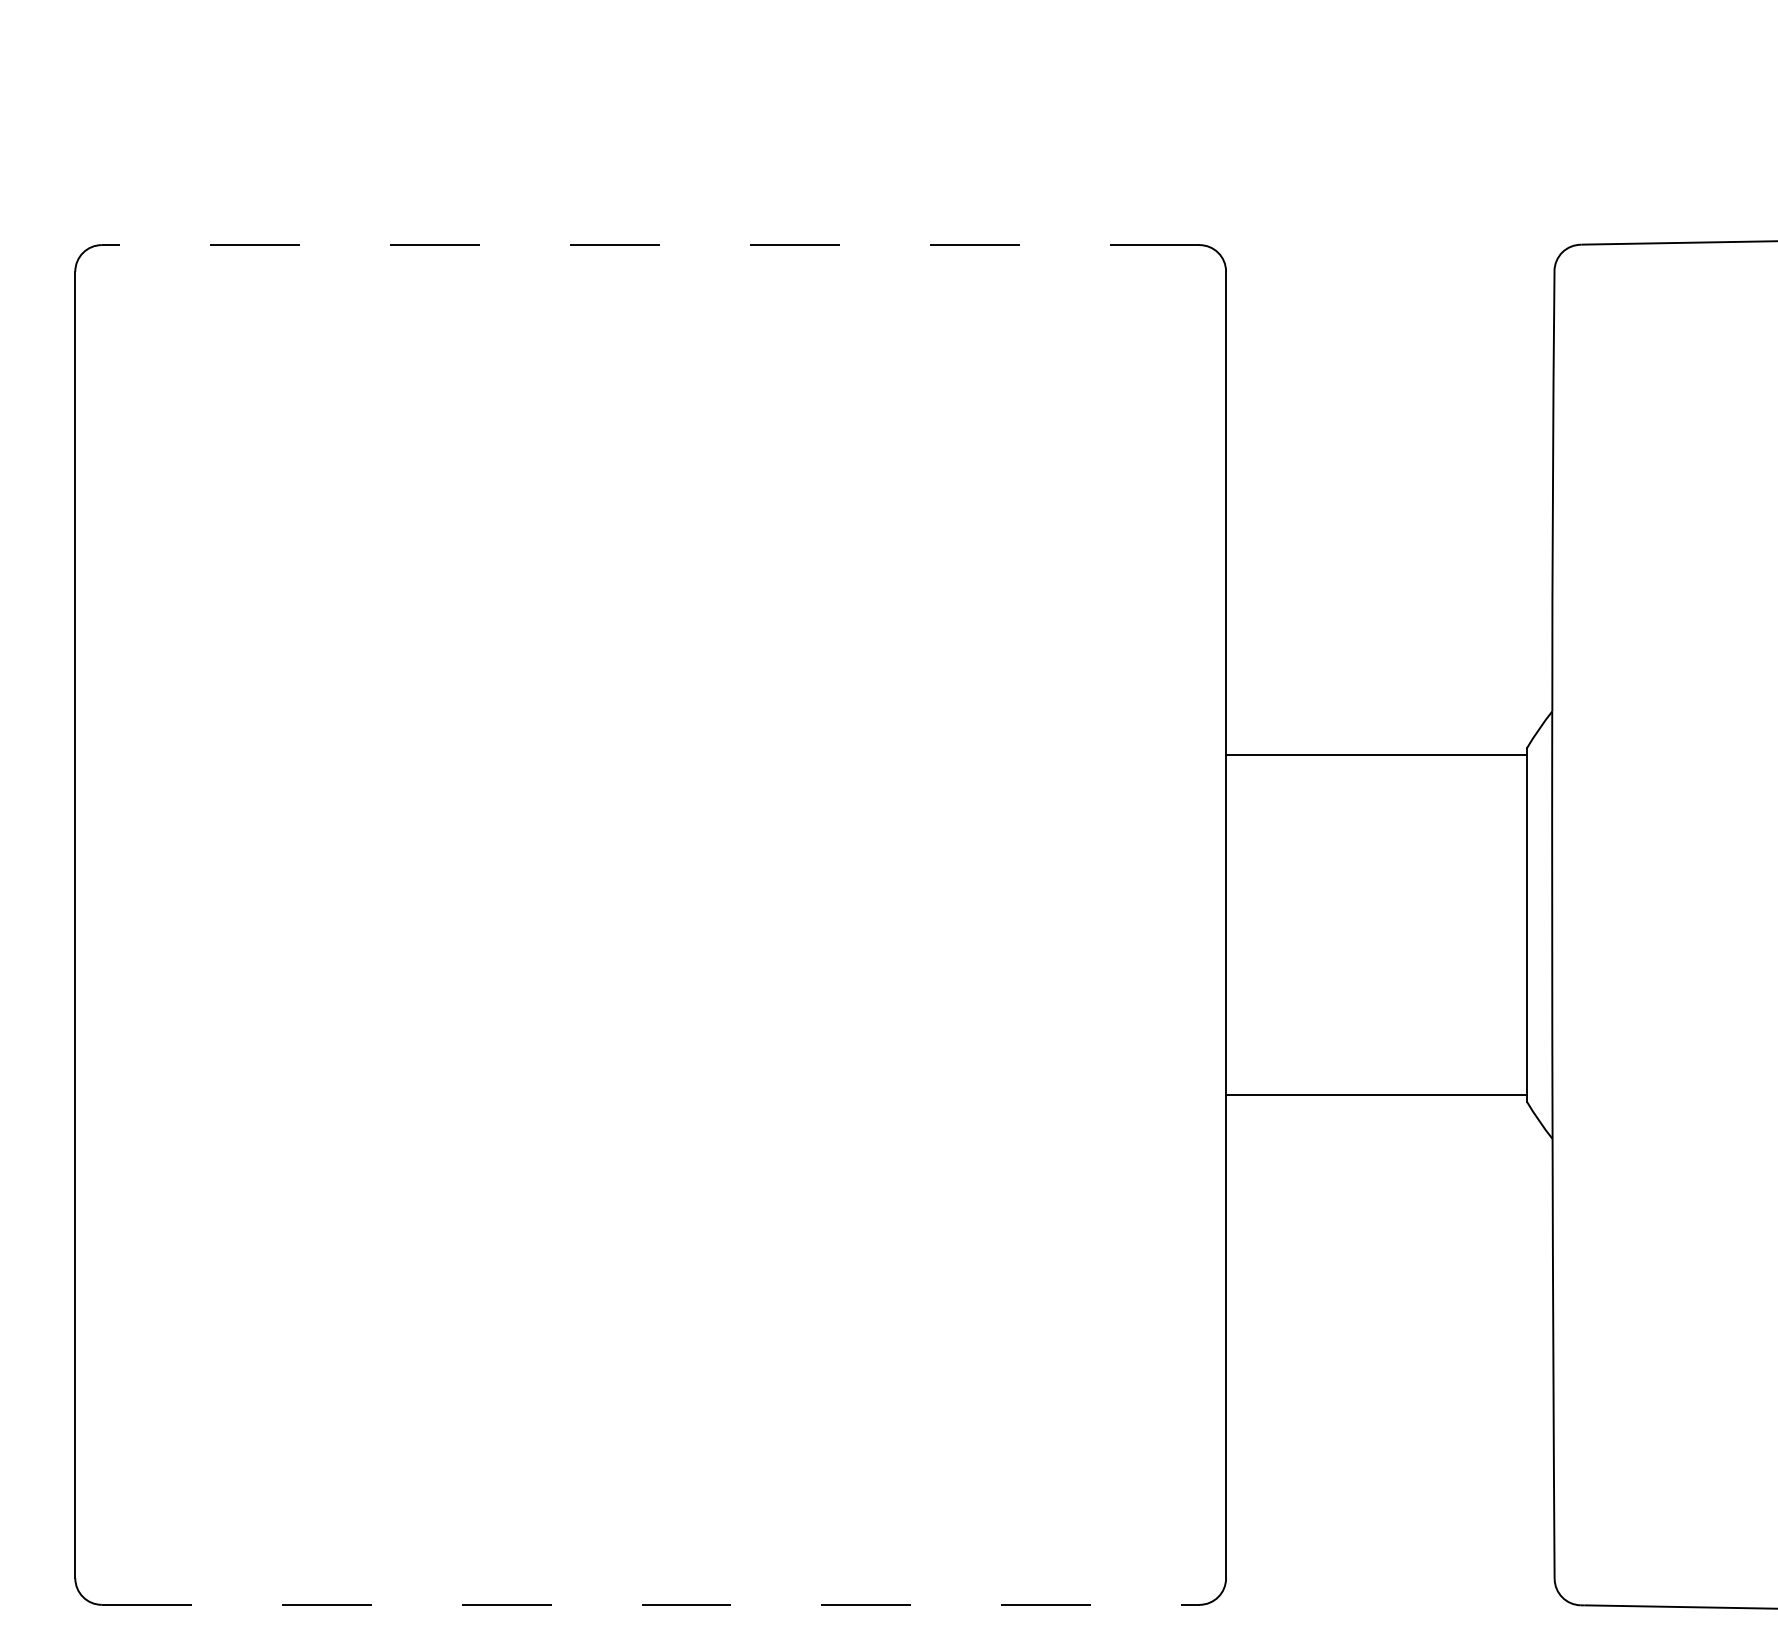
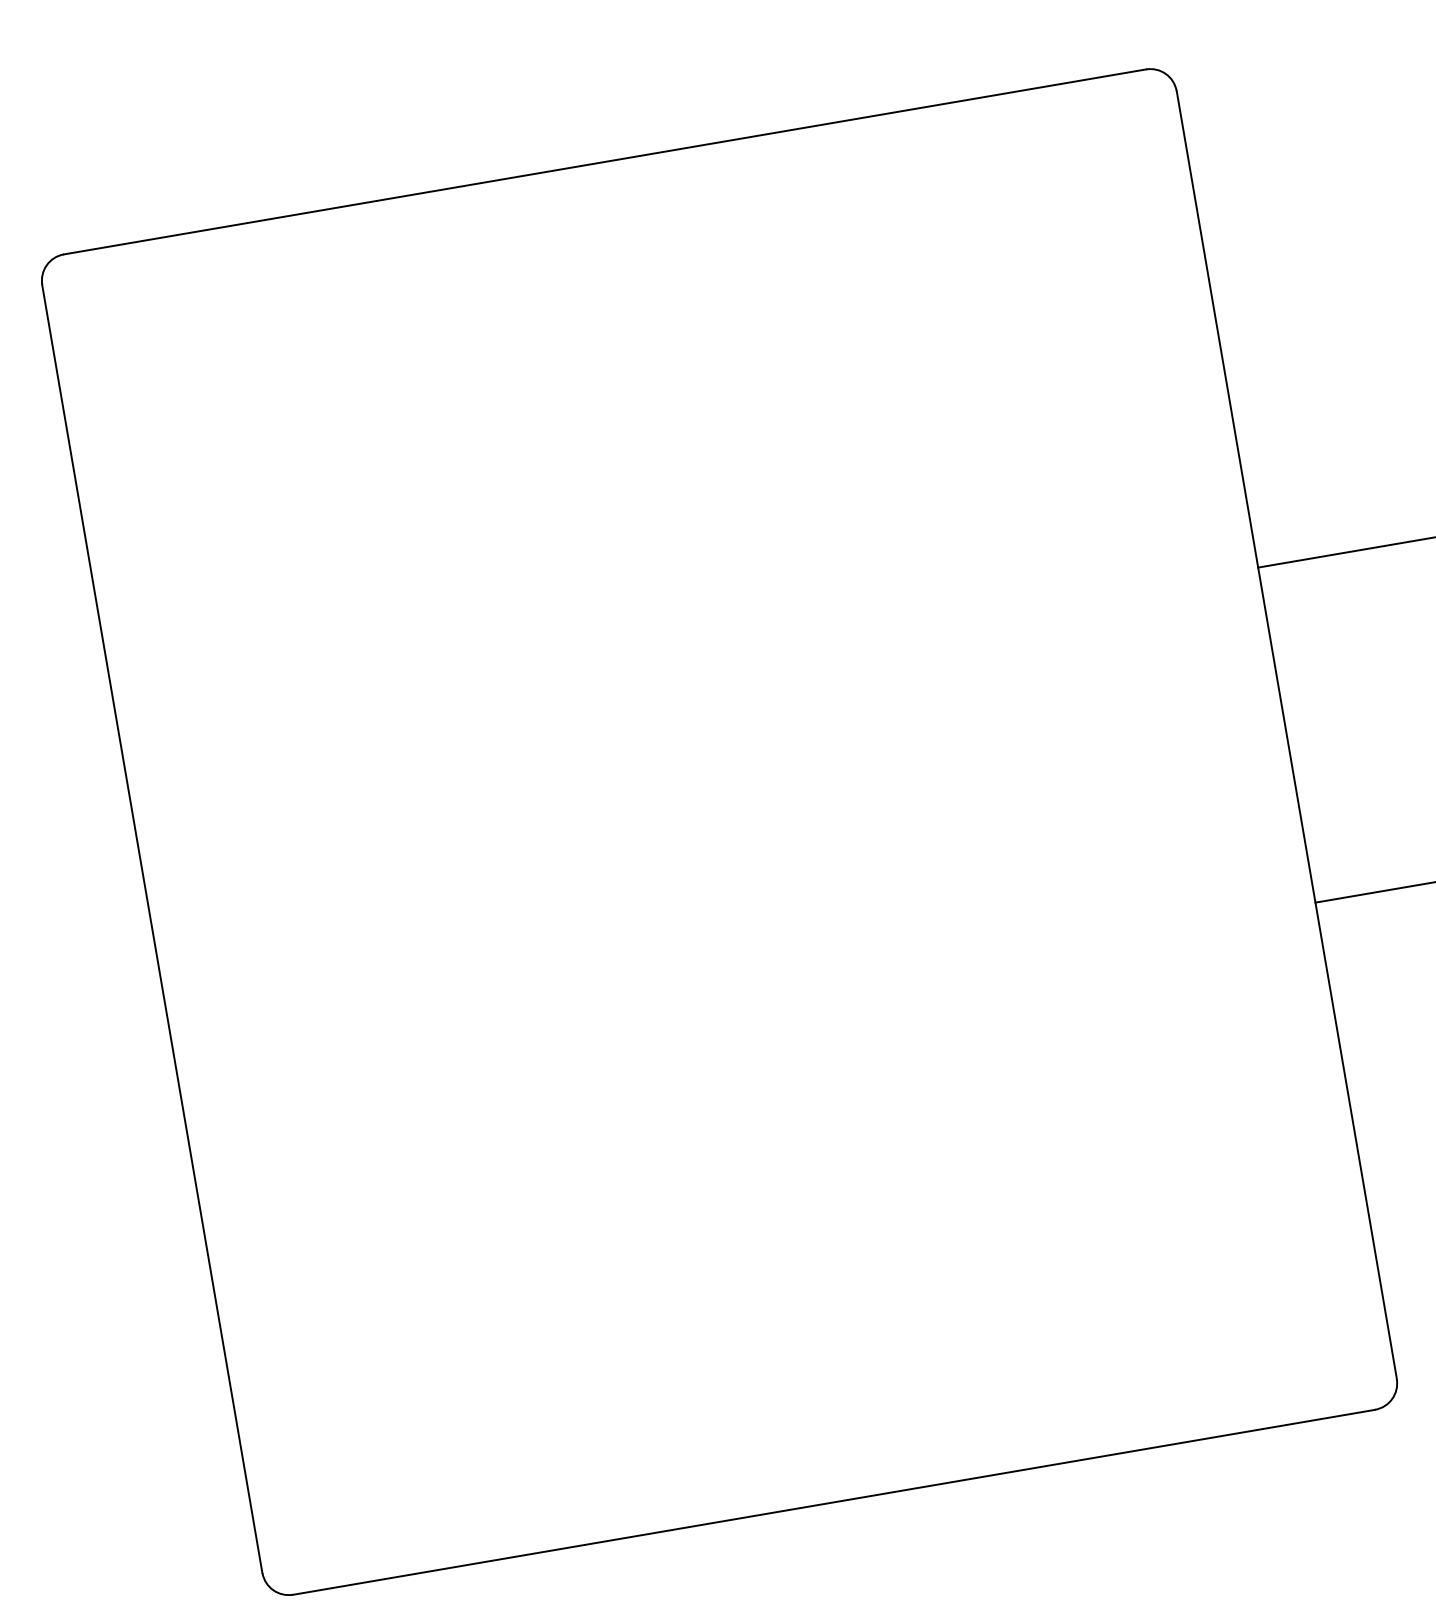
line: (650, 245) -> (604, 162), dashed -> solid
line: (650, 1604) -> (833, 1501), dashed -> solid

